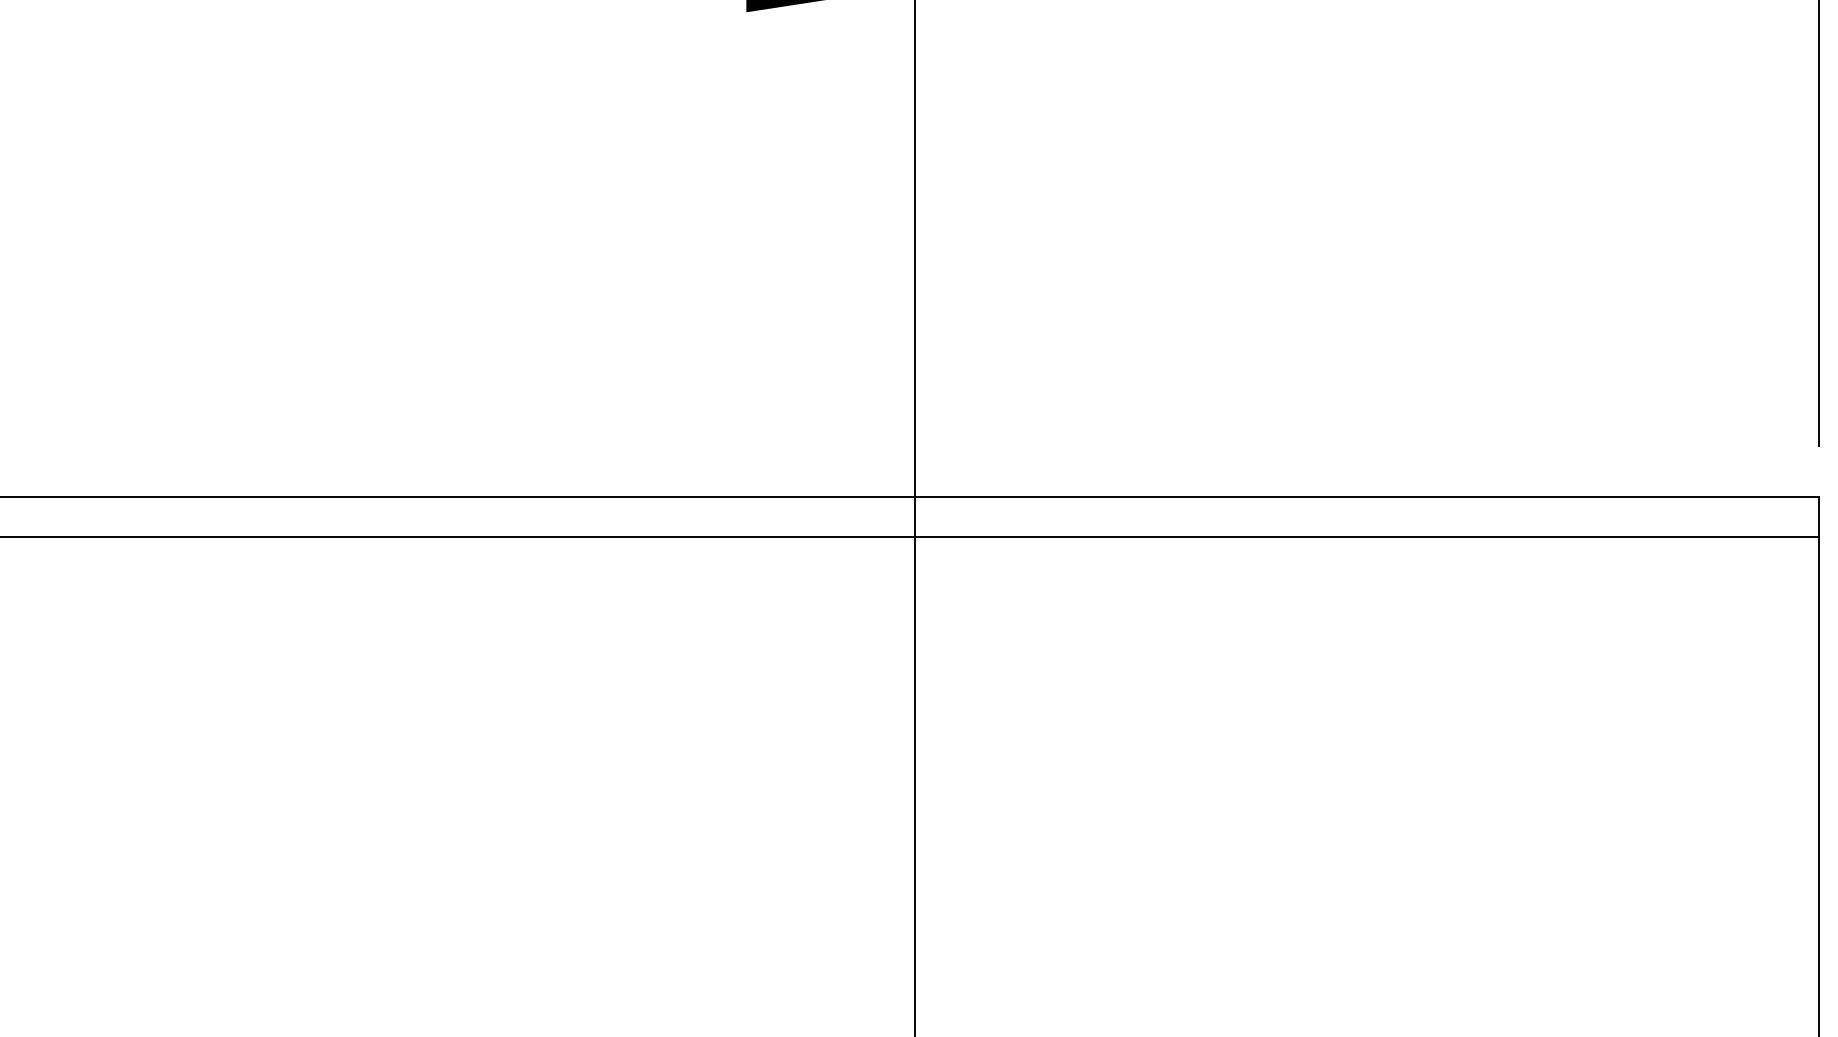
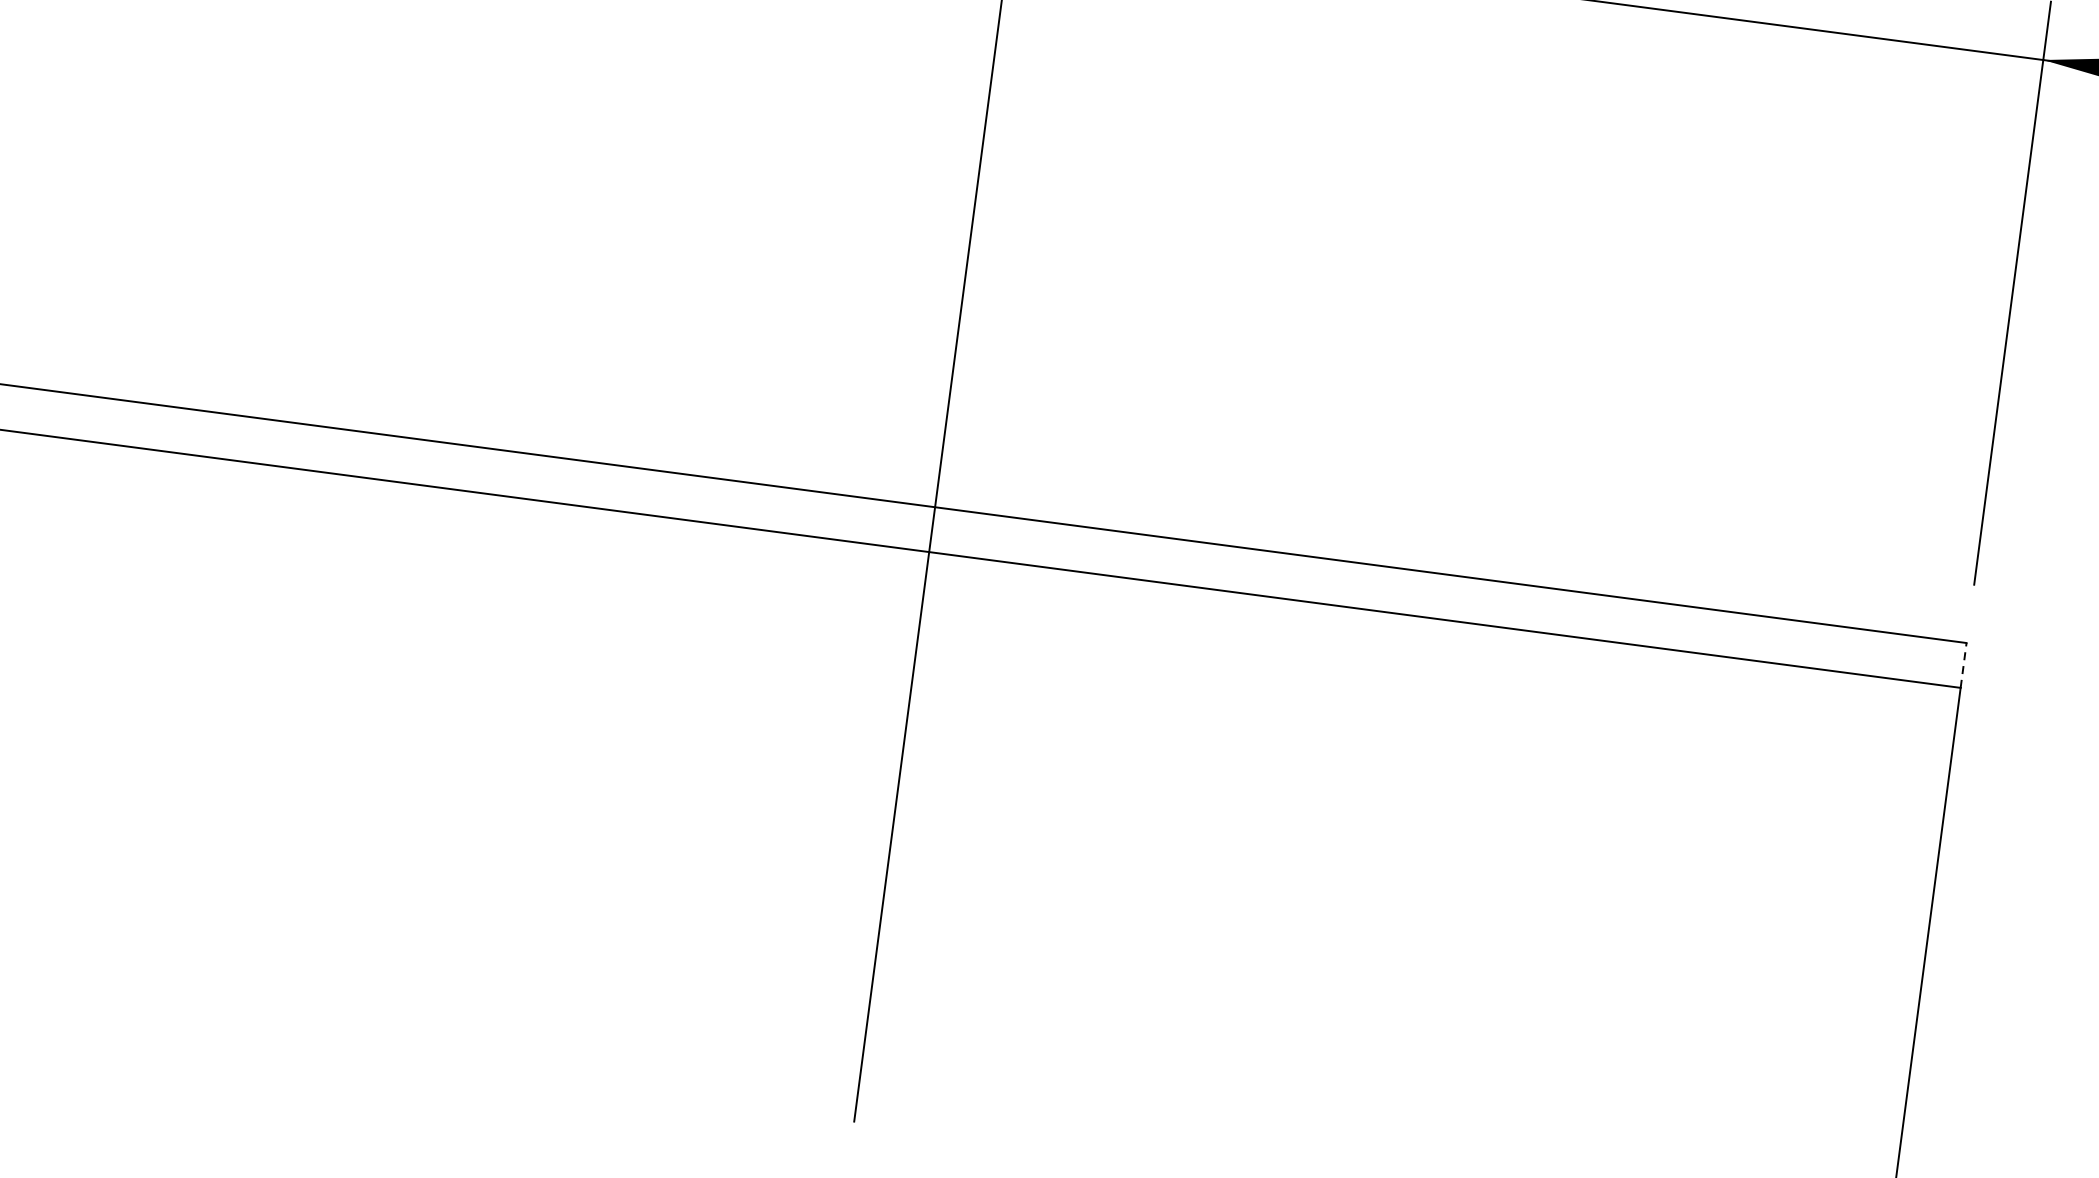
line: (1819, 516) -> (1964, 665), solid -> dashed

